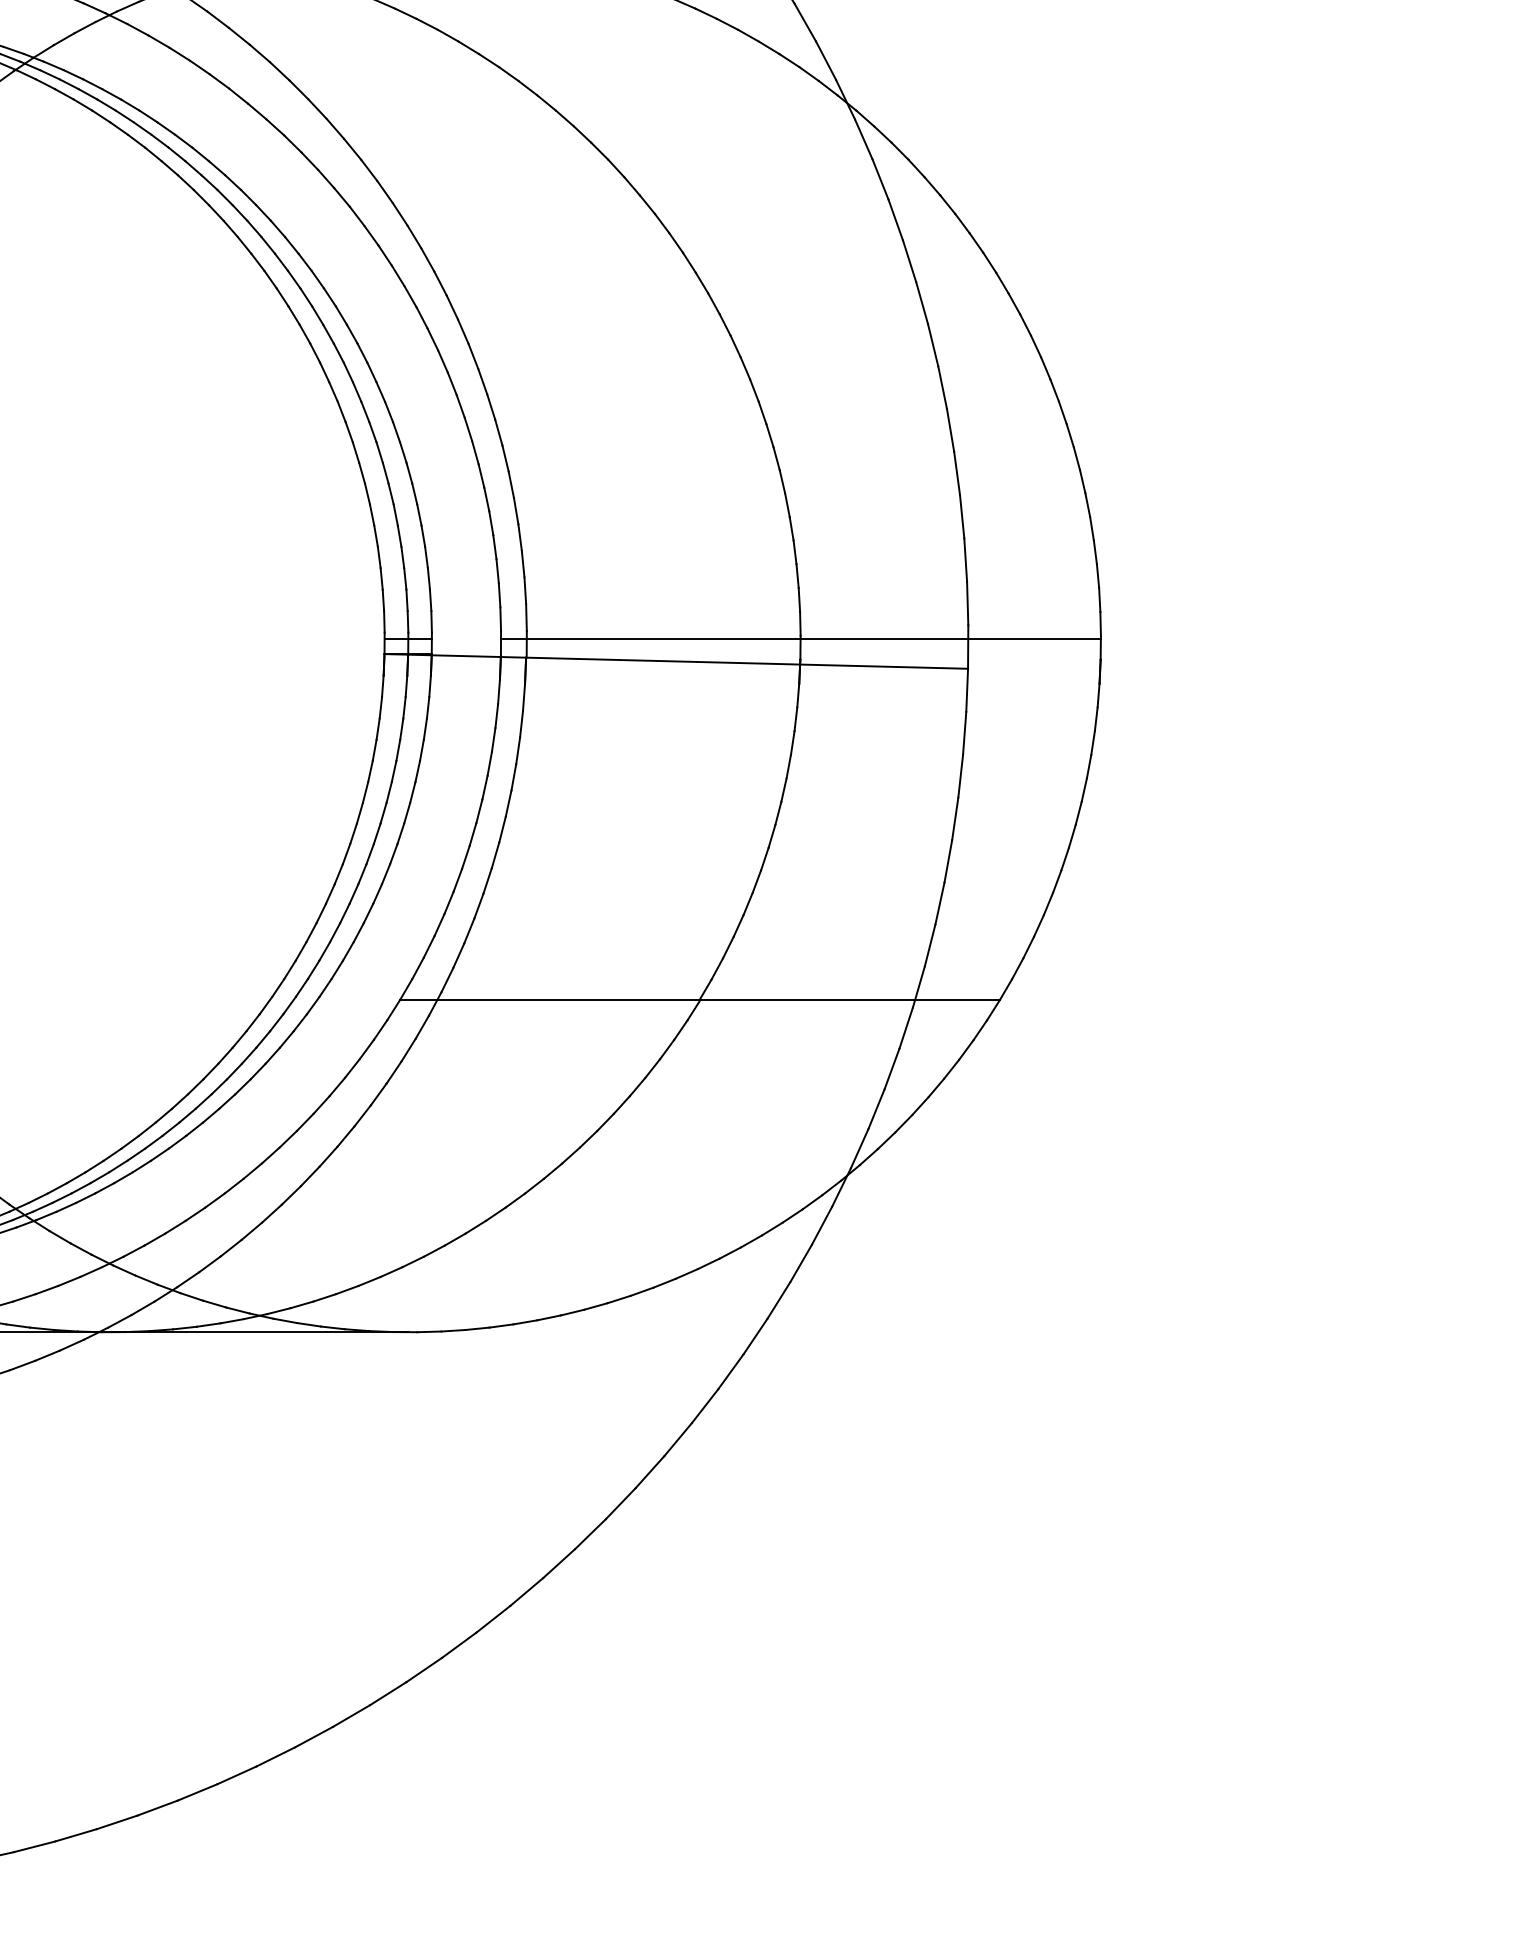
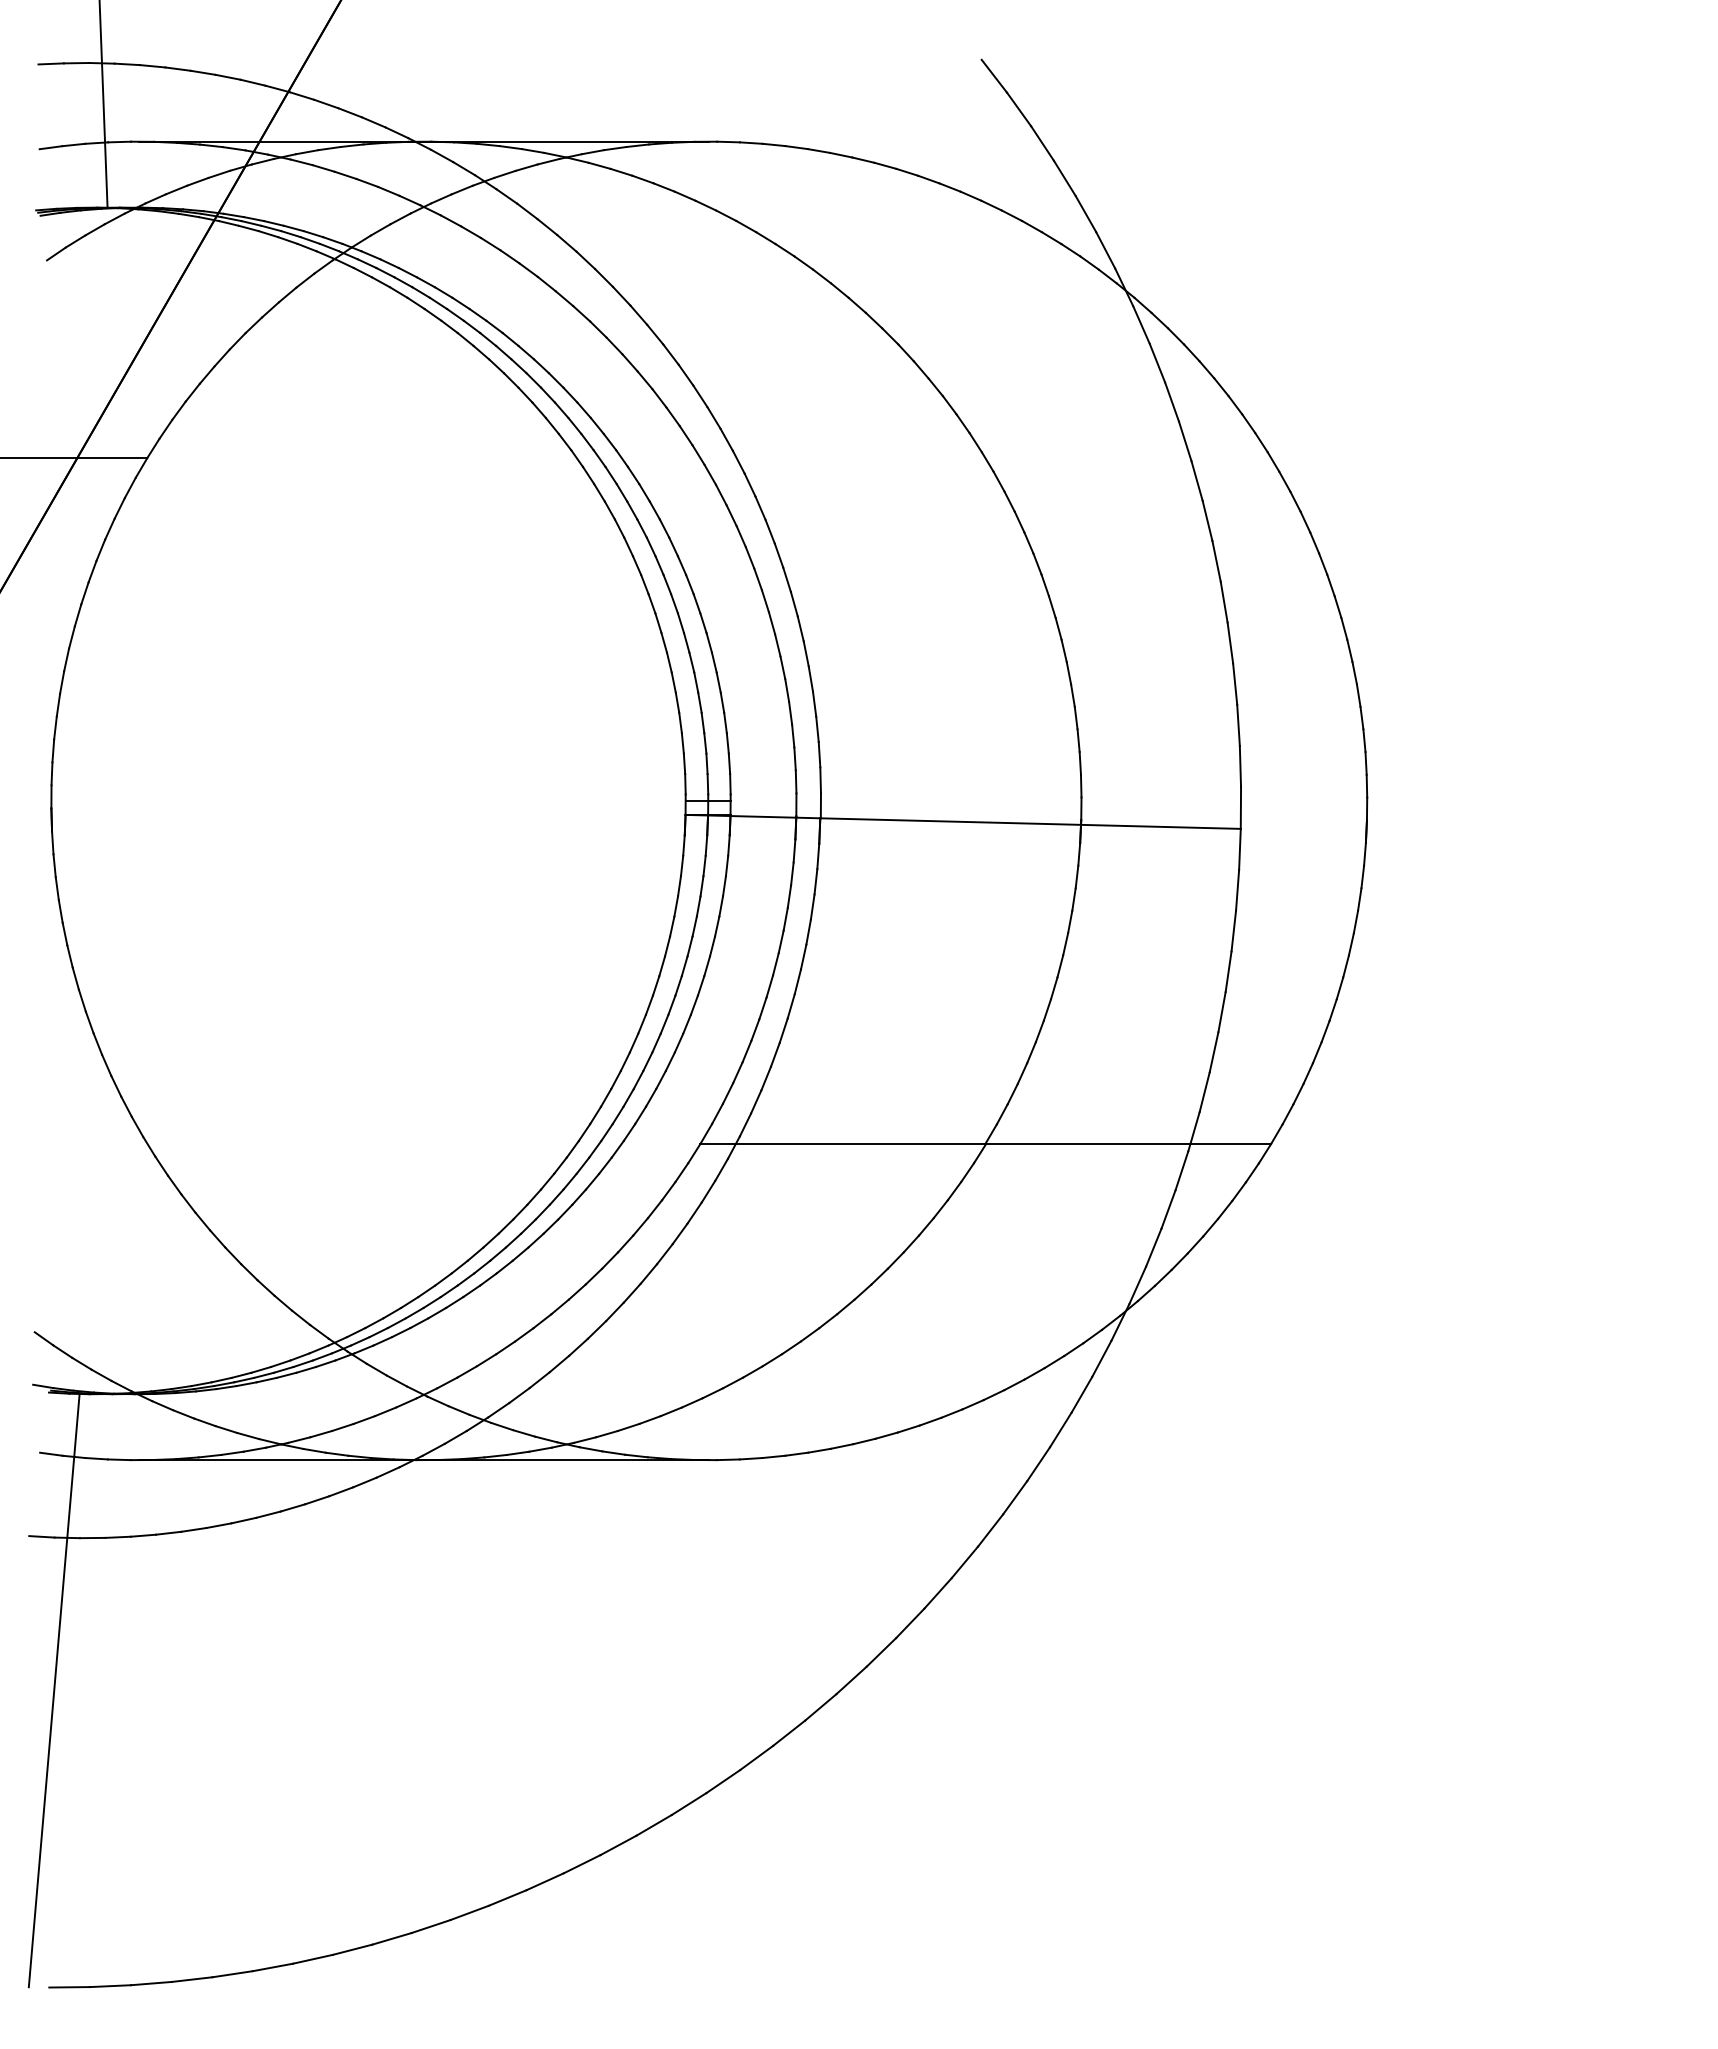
line: (800, 638) -> (1081, 800), removed

